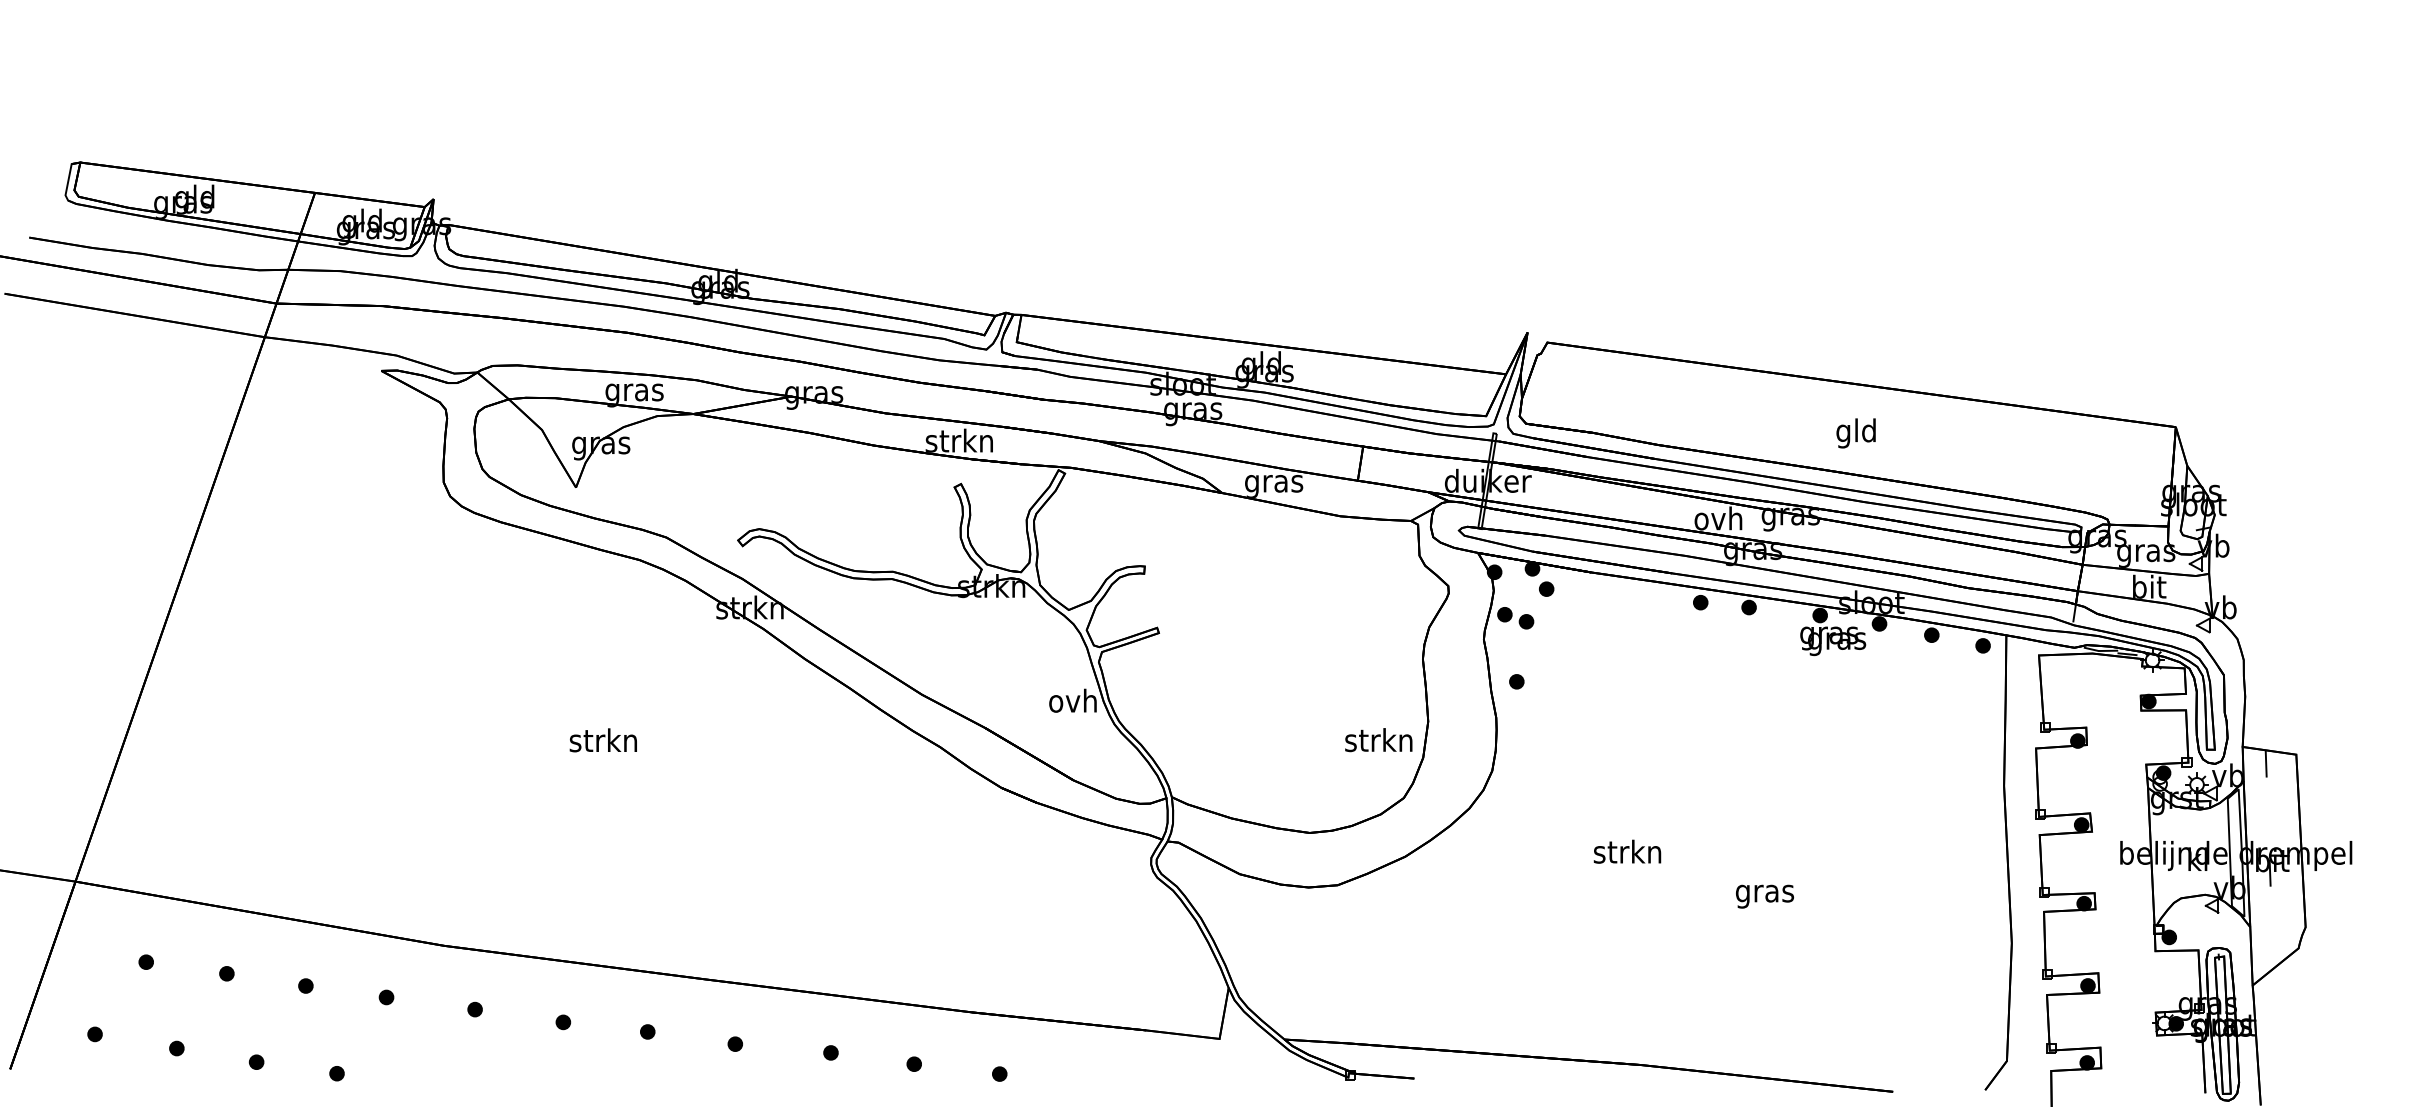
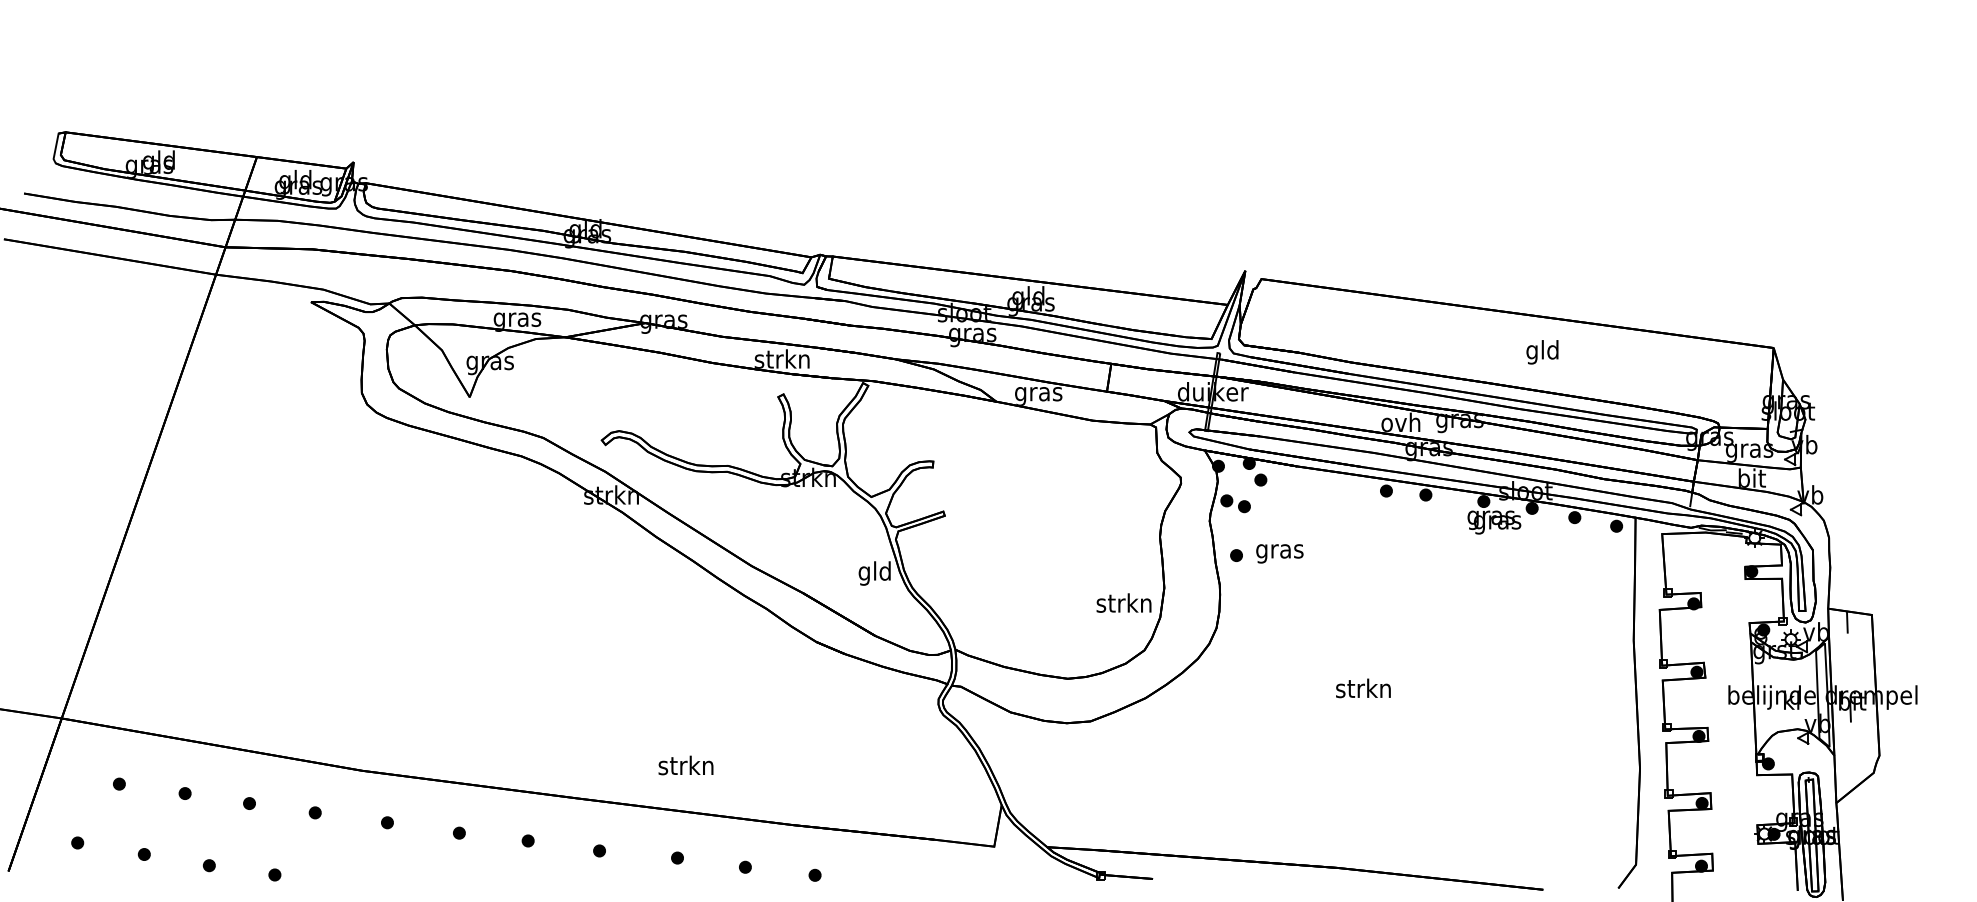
text: (1855, 433) -> (1541, 352), moved
text: (1072, 703) -> (874, 573), ovh -> gld
text: (602, 740) -> (685, 765), moved
text: (1627, 851) -> (1363, 688), moved
text: (1765, 896) -> (1280, 553), moved

